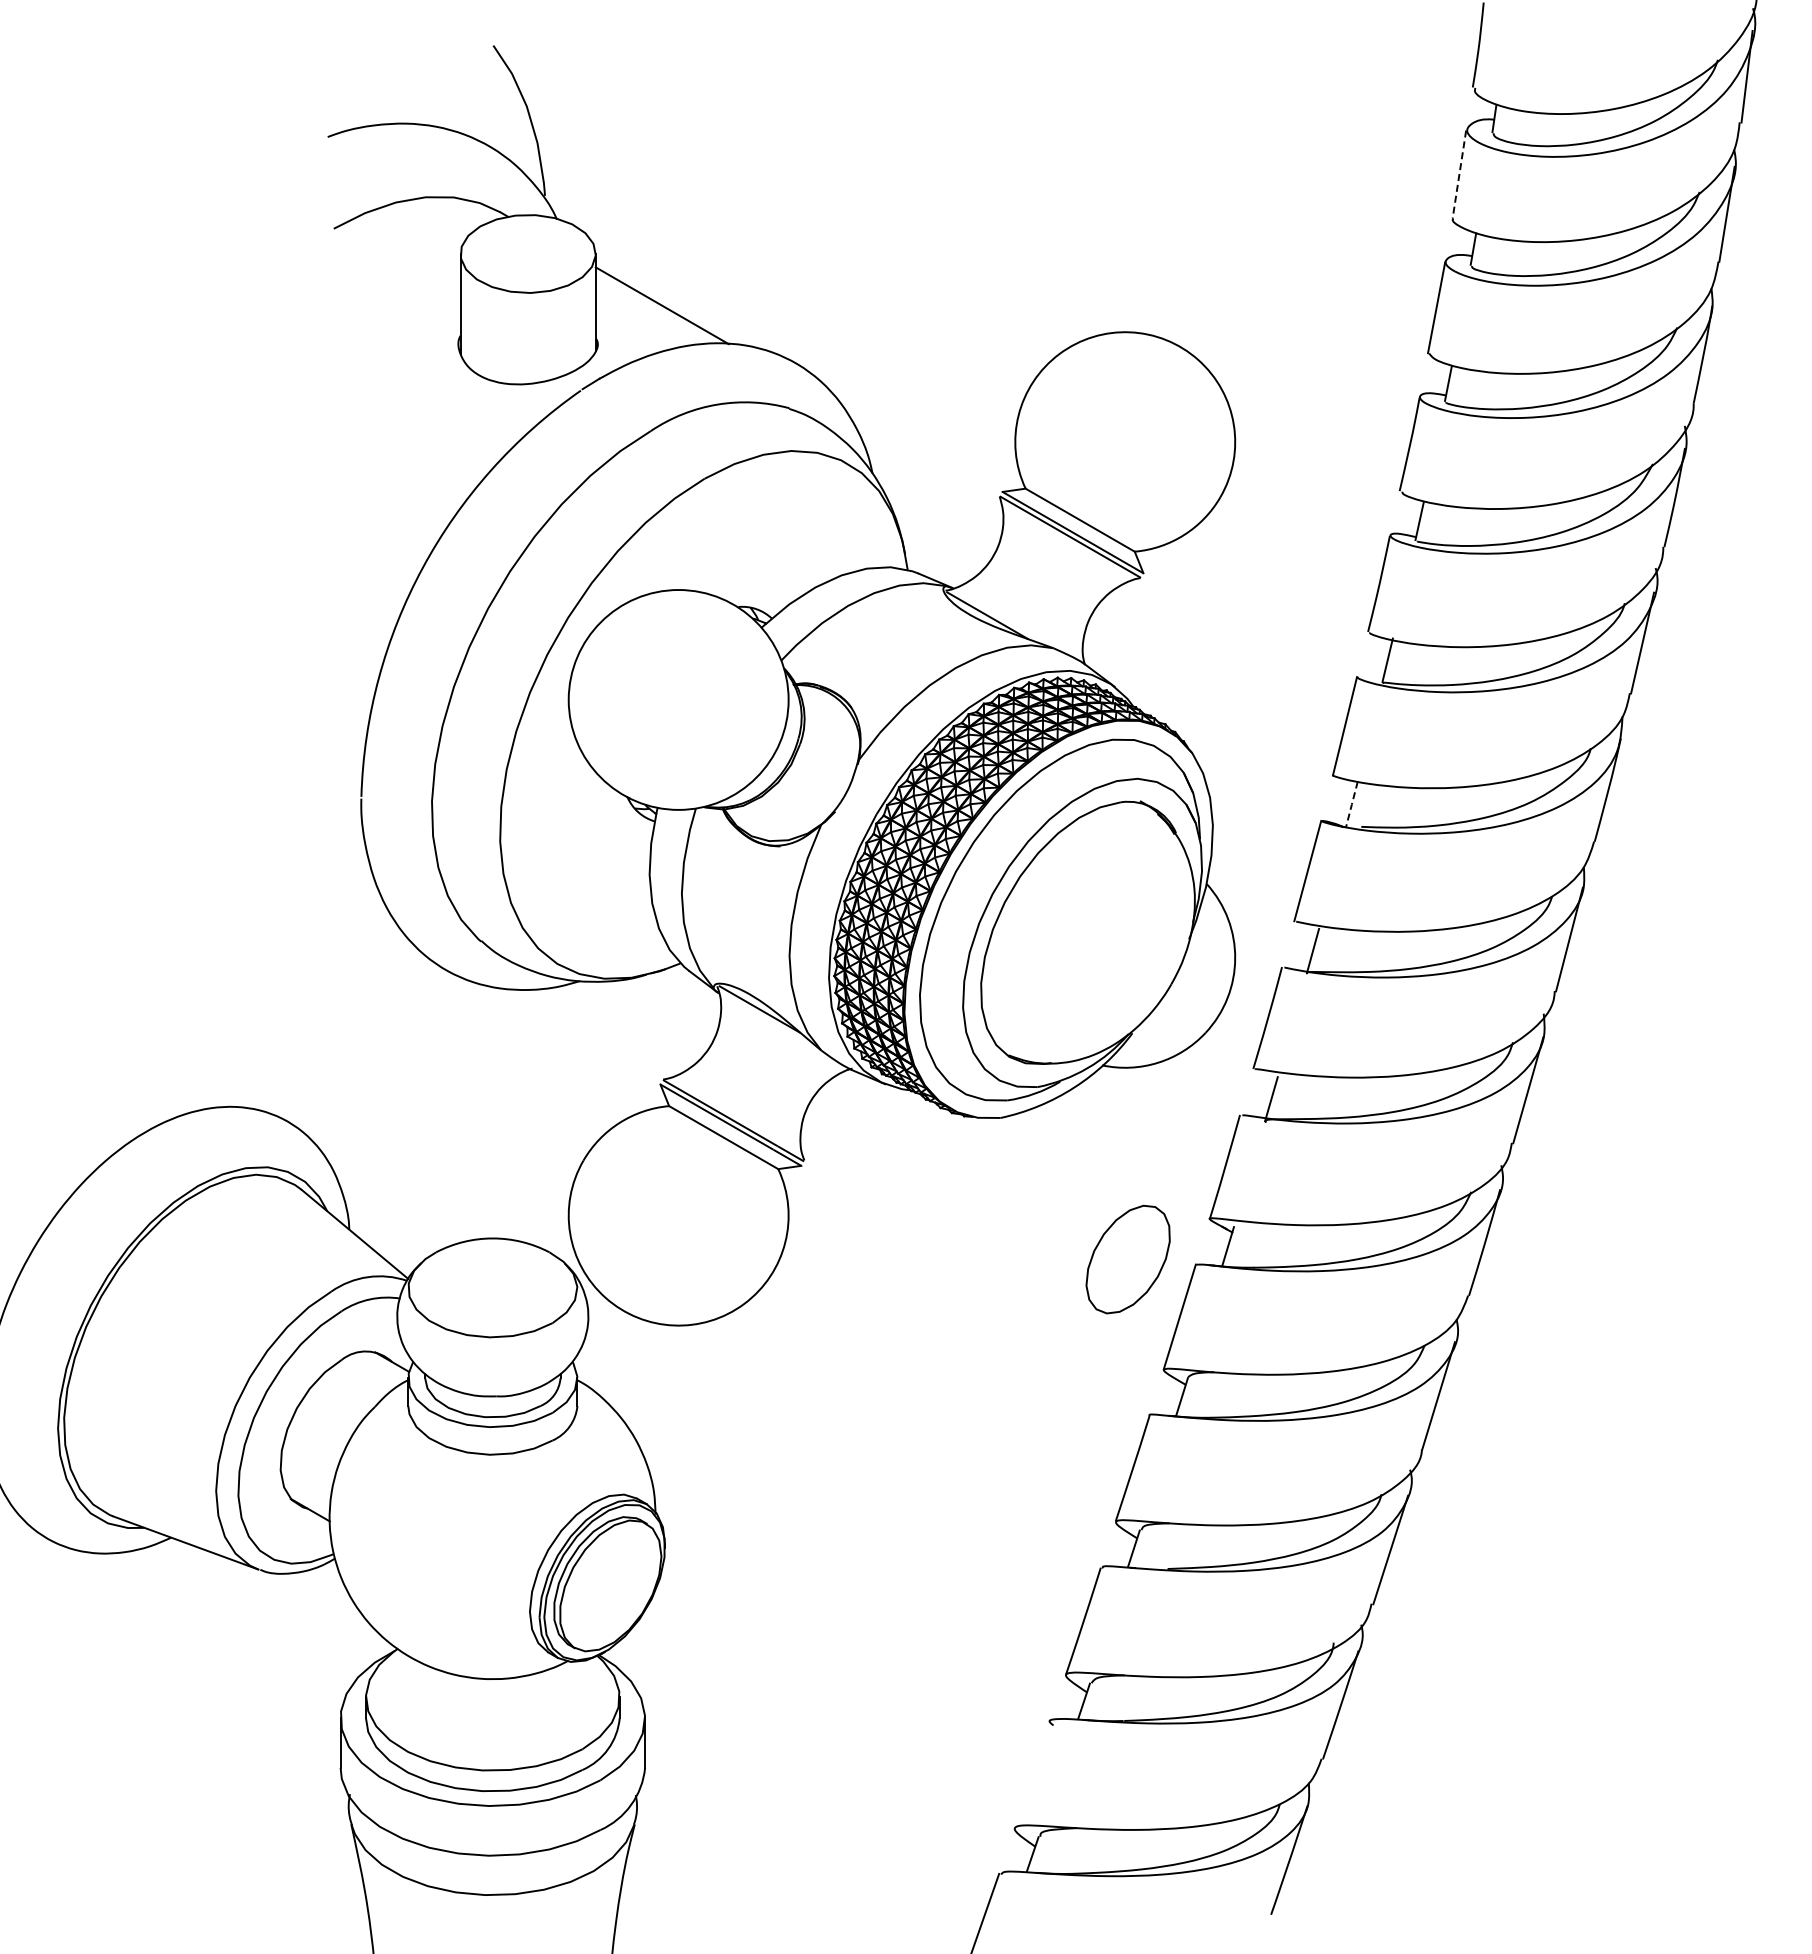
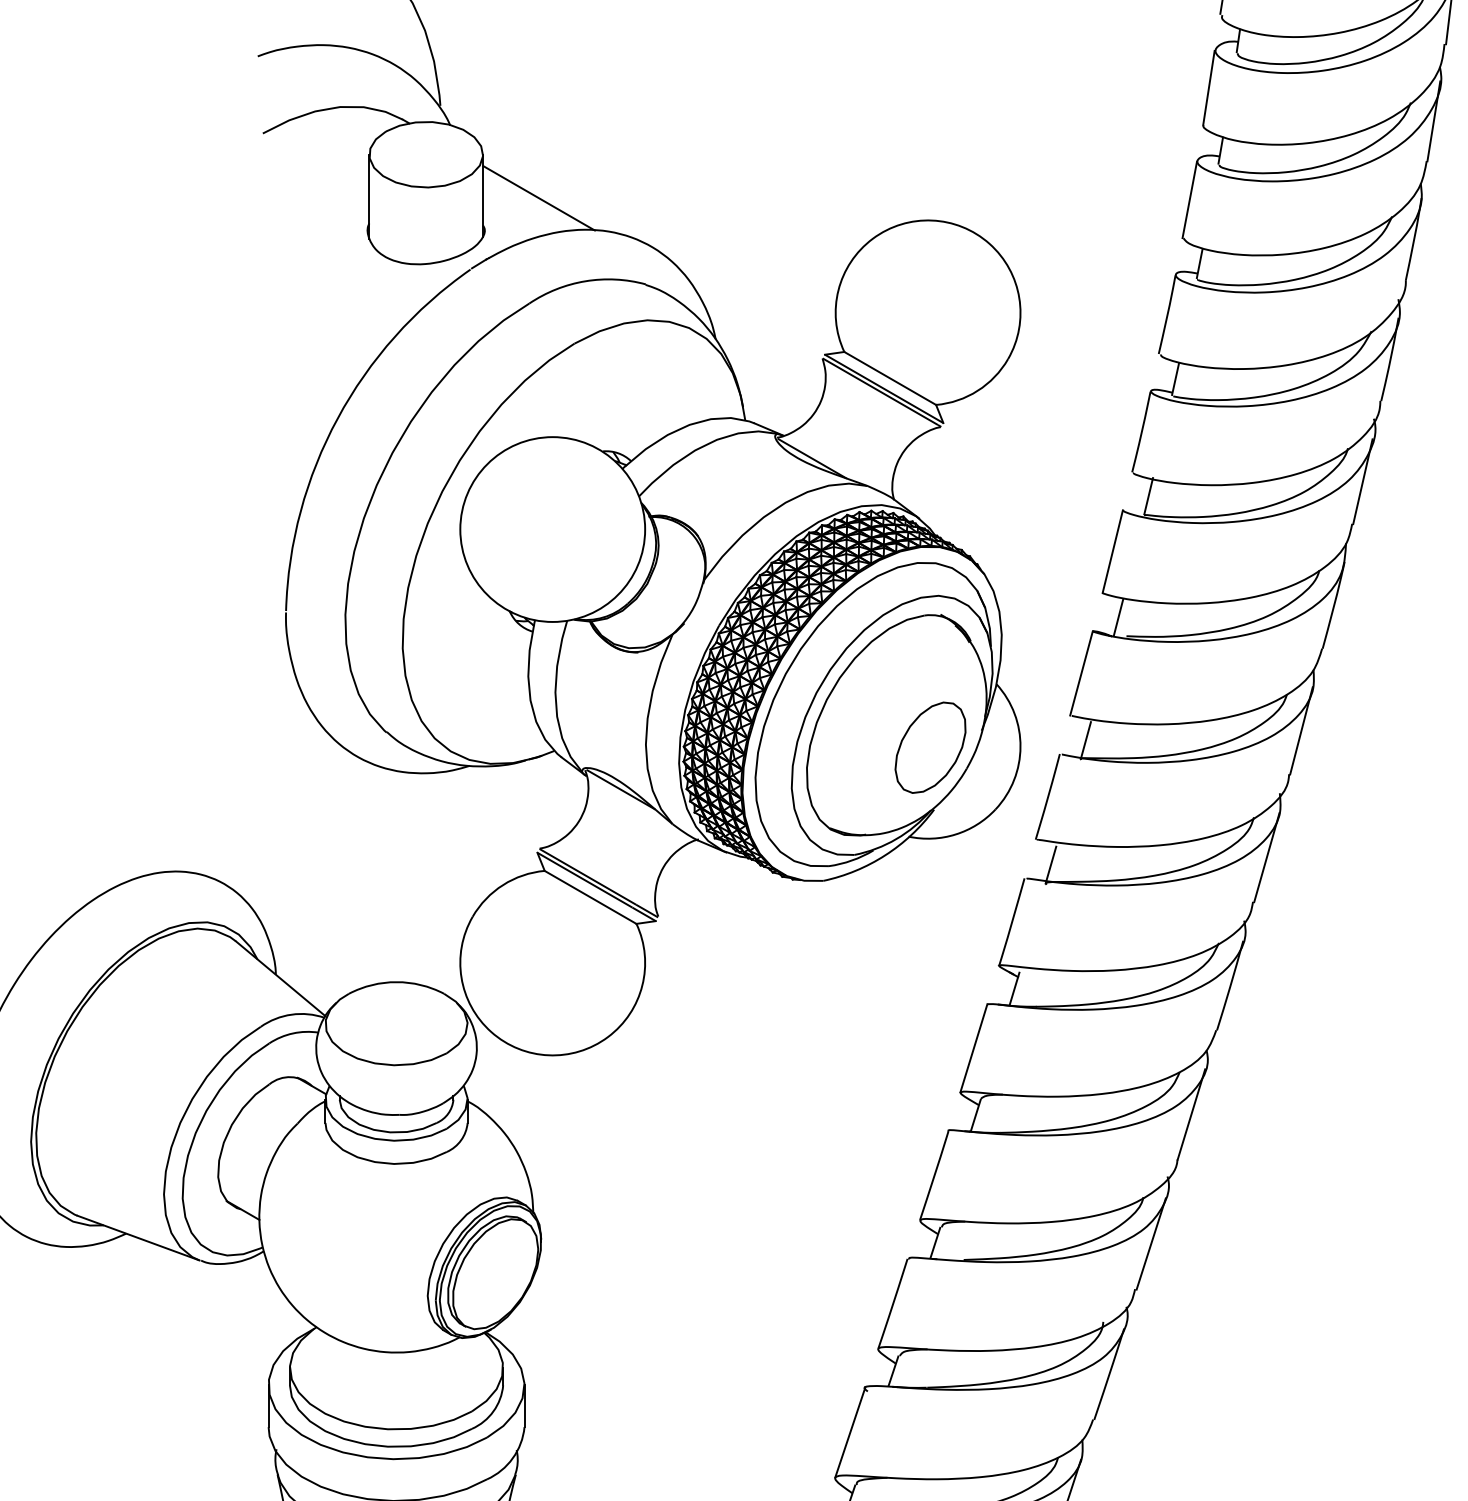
line: (1459, 174) -> (1209, 87), dashed -> solid
line: (1351, 804) -> (1118, 617), dashed -> solid
part: (1127, 1259) -> (929, 747), moved
line: (1032, 1773) -> (850, 1431), added

